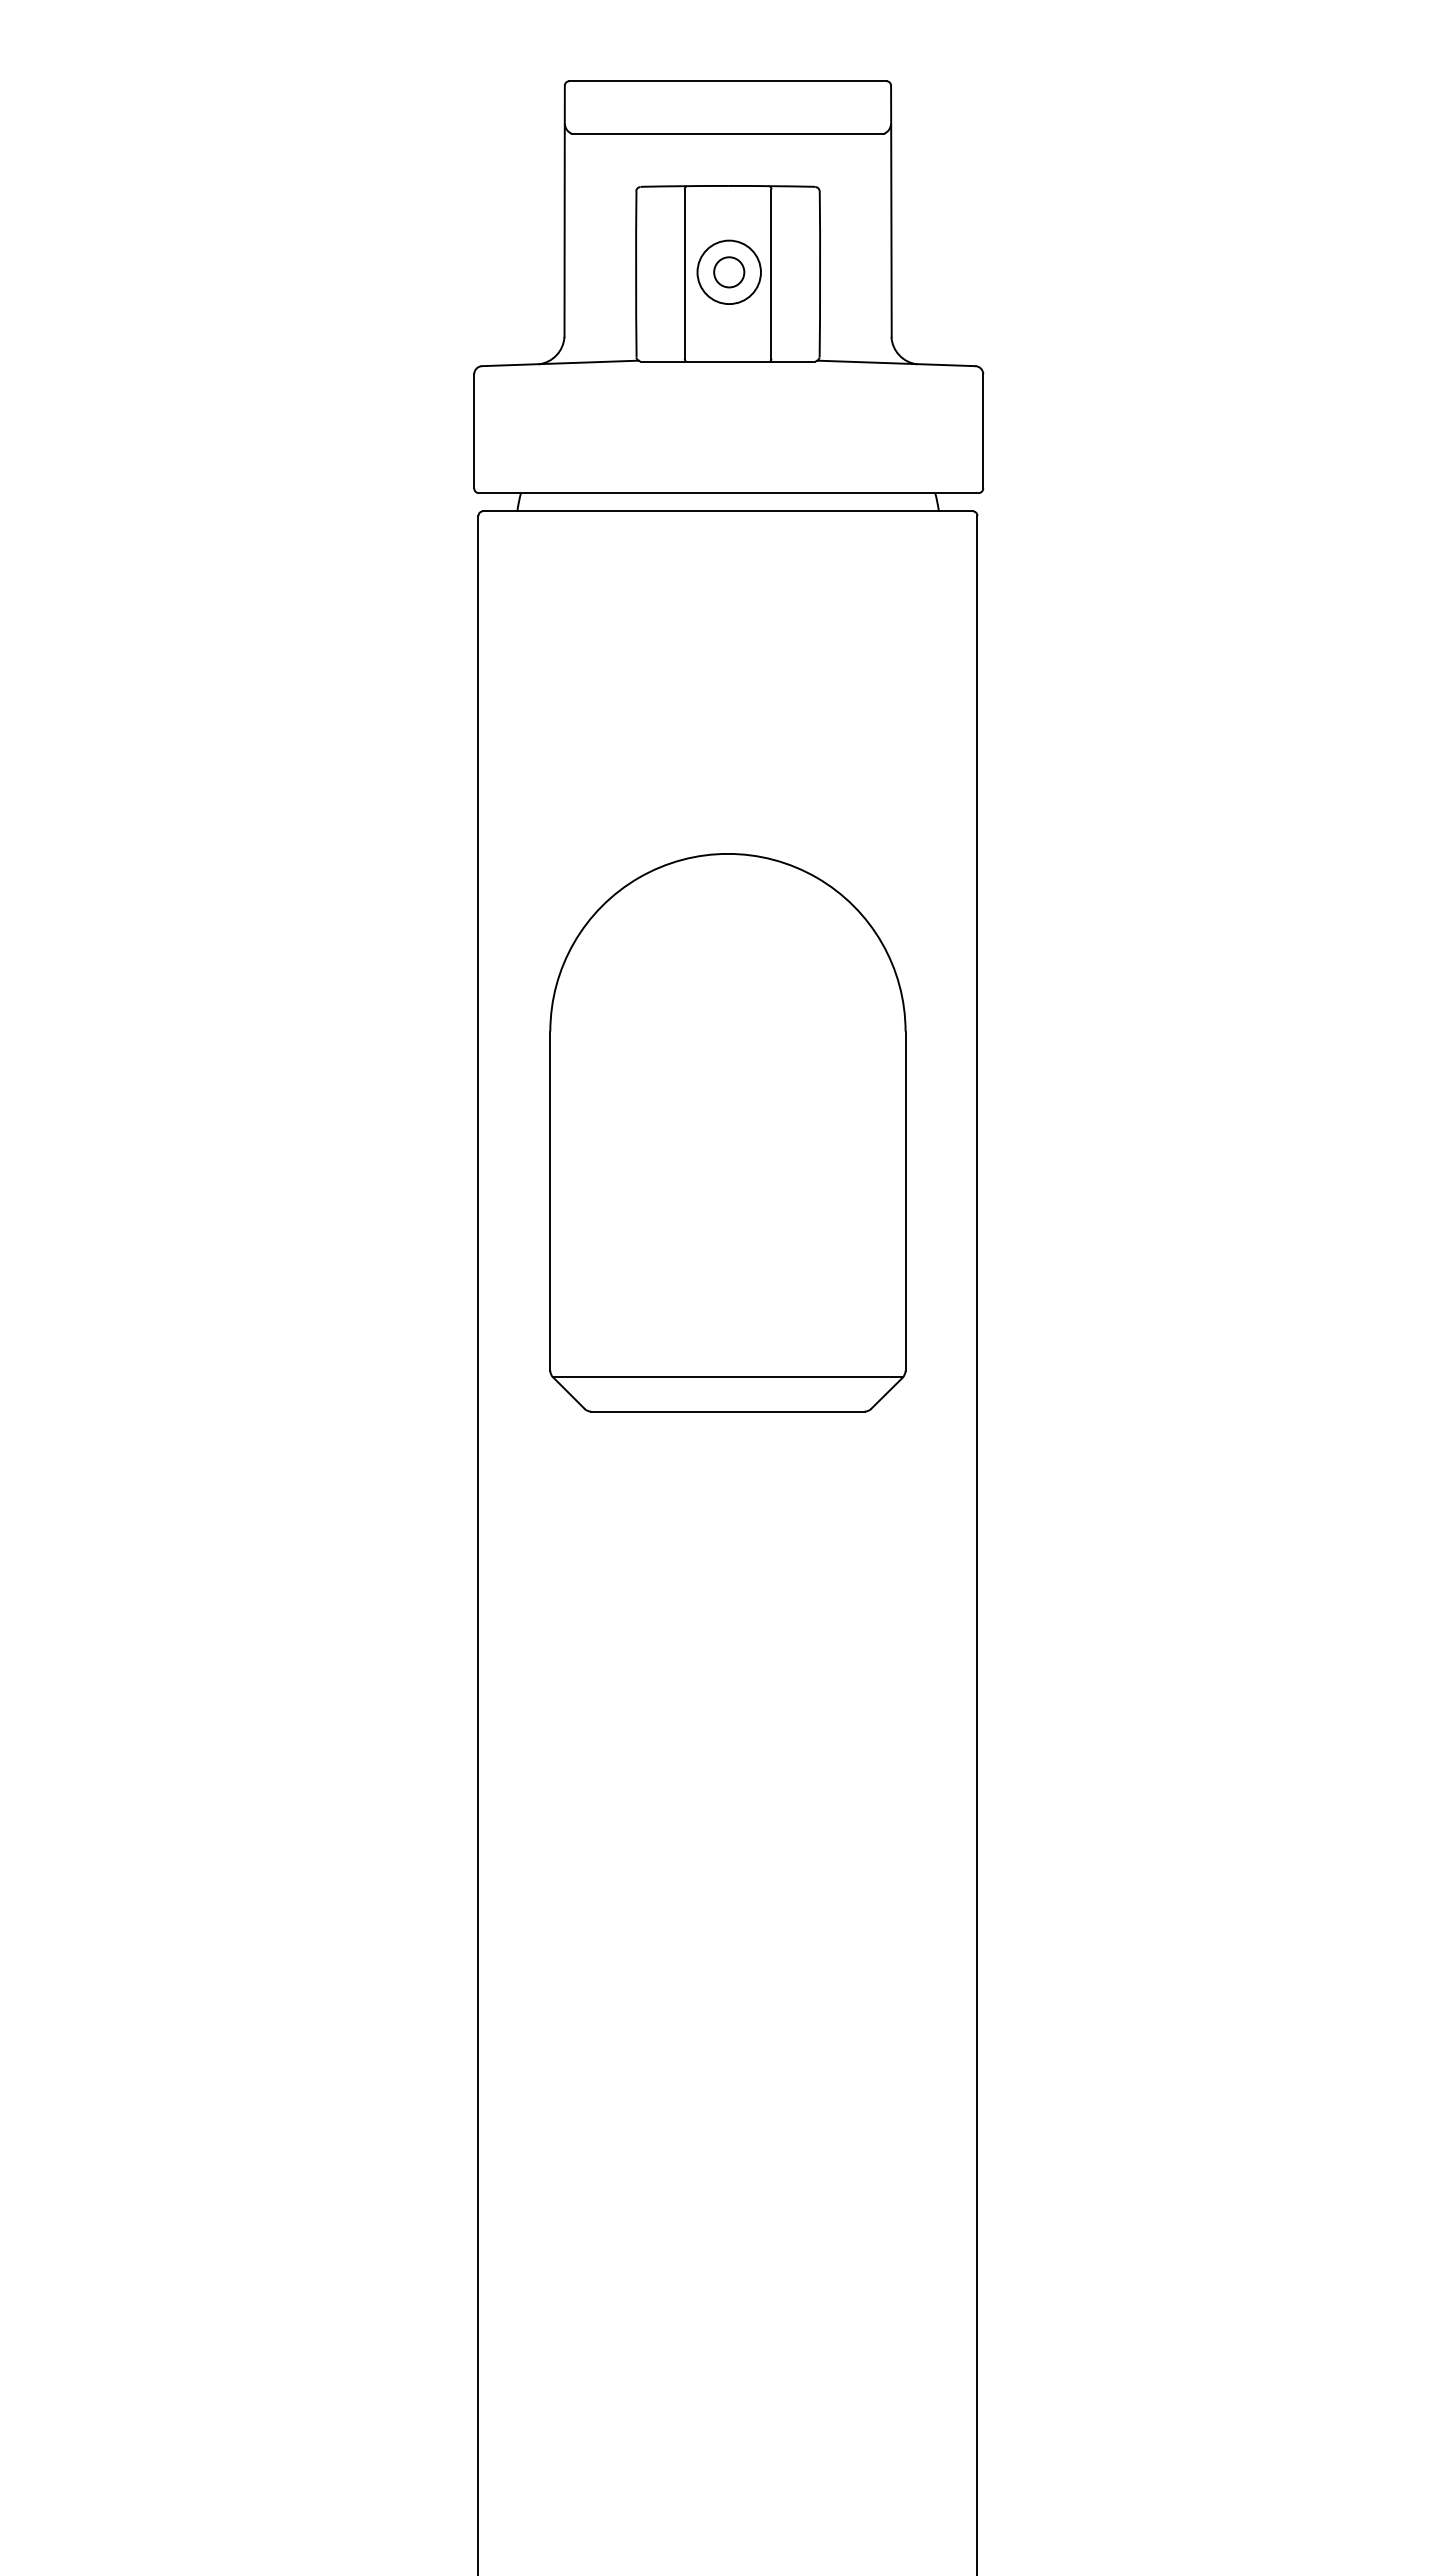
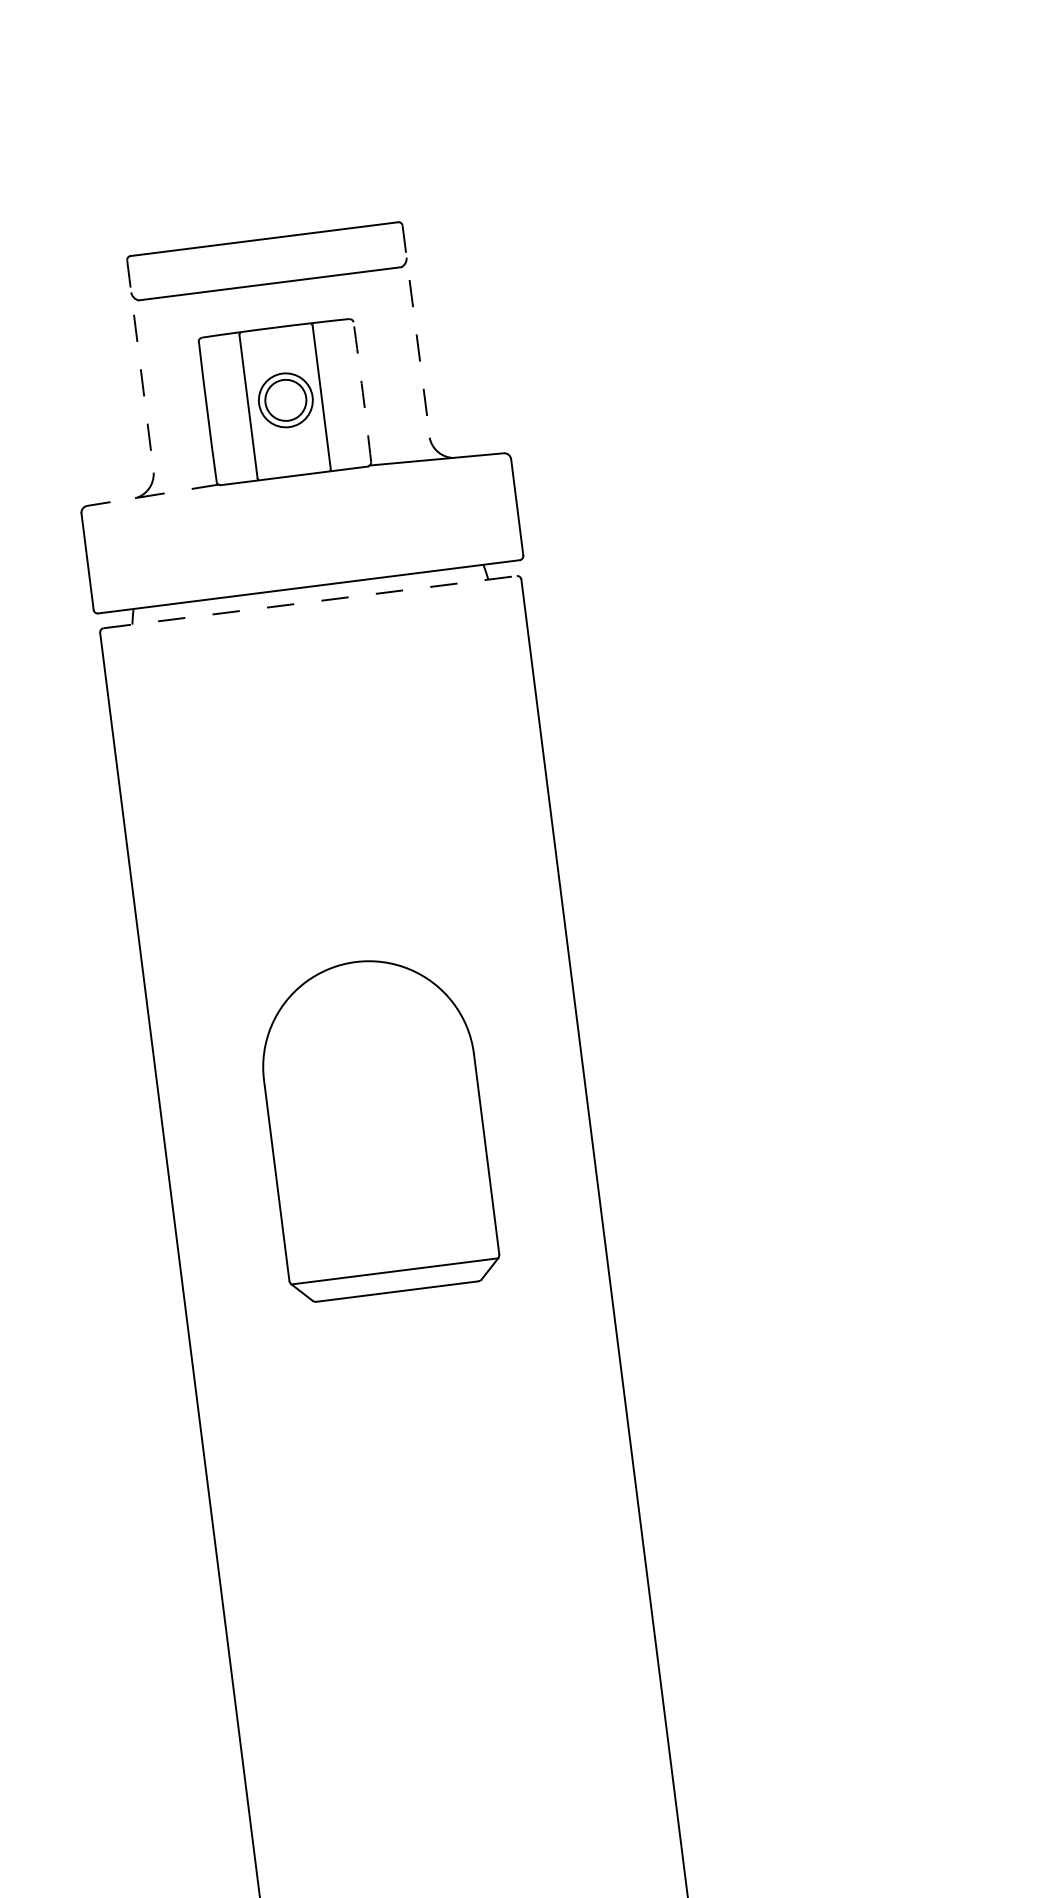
line: (564, 211) -> (140, 366), solid -> dashed
line: (891, 211) -> (416, 331), solid -> dashed
circle: (729, 272) -> (286, 400), size x1.6
arc: (820, 274) -> (363, 392), solid -> dashed
line: (560, 363) -> (153, 495), solid -> dashed
line: (727, 511) -> (309, 602), solid -> dashed
part: (727, 1132) -> (376, 1126), size x0.7

